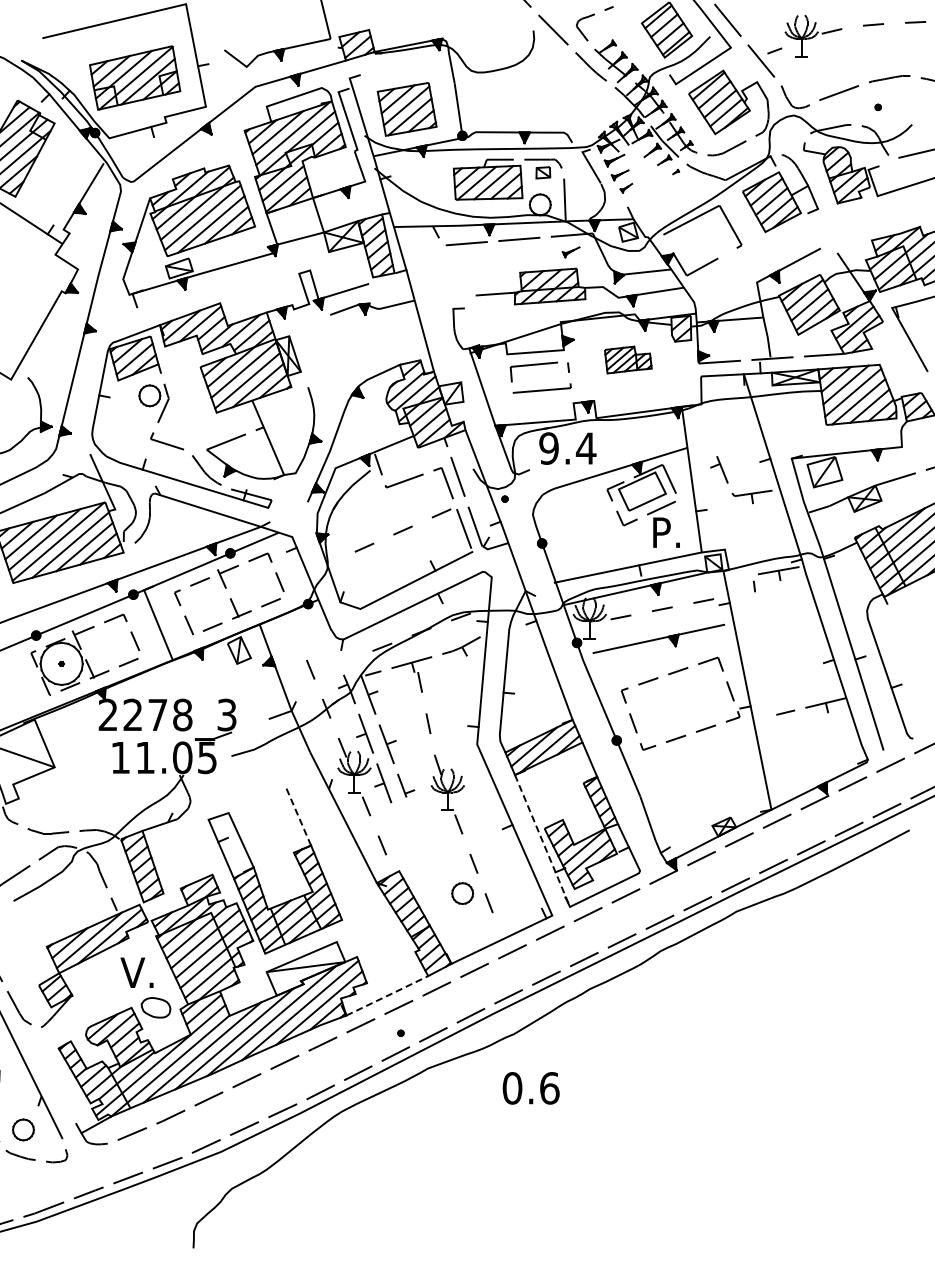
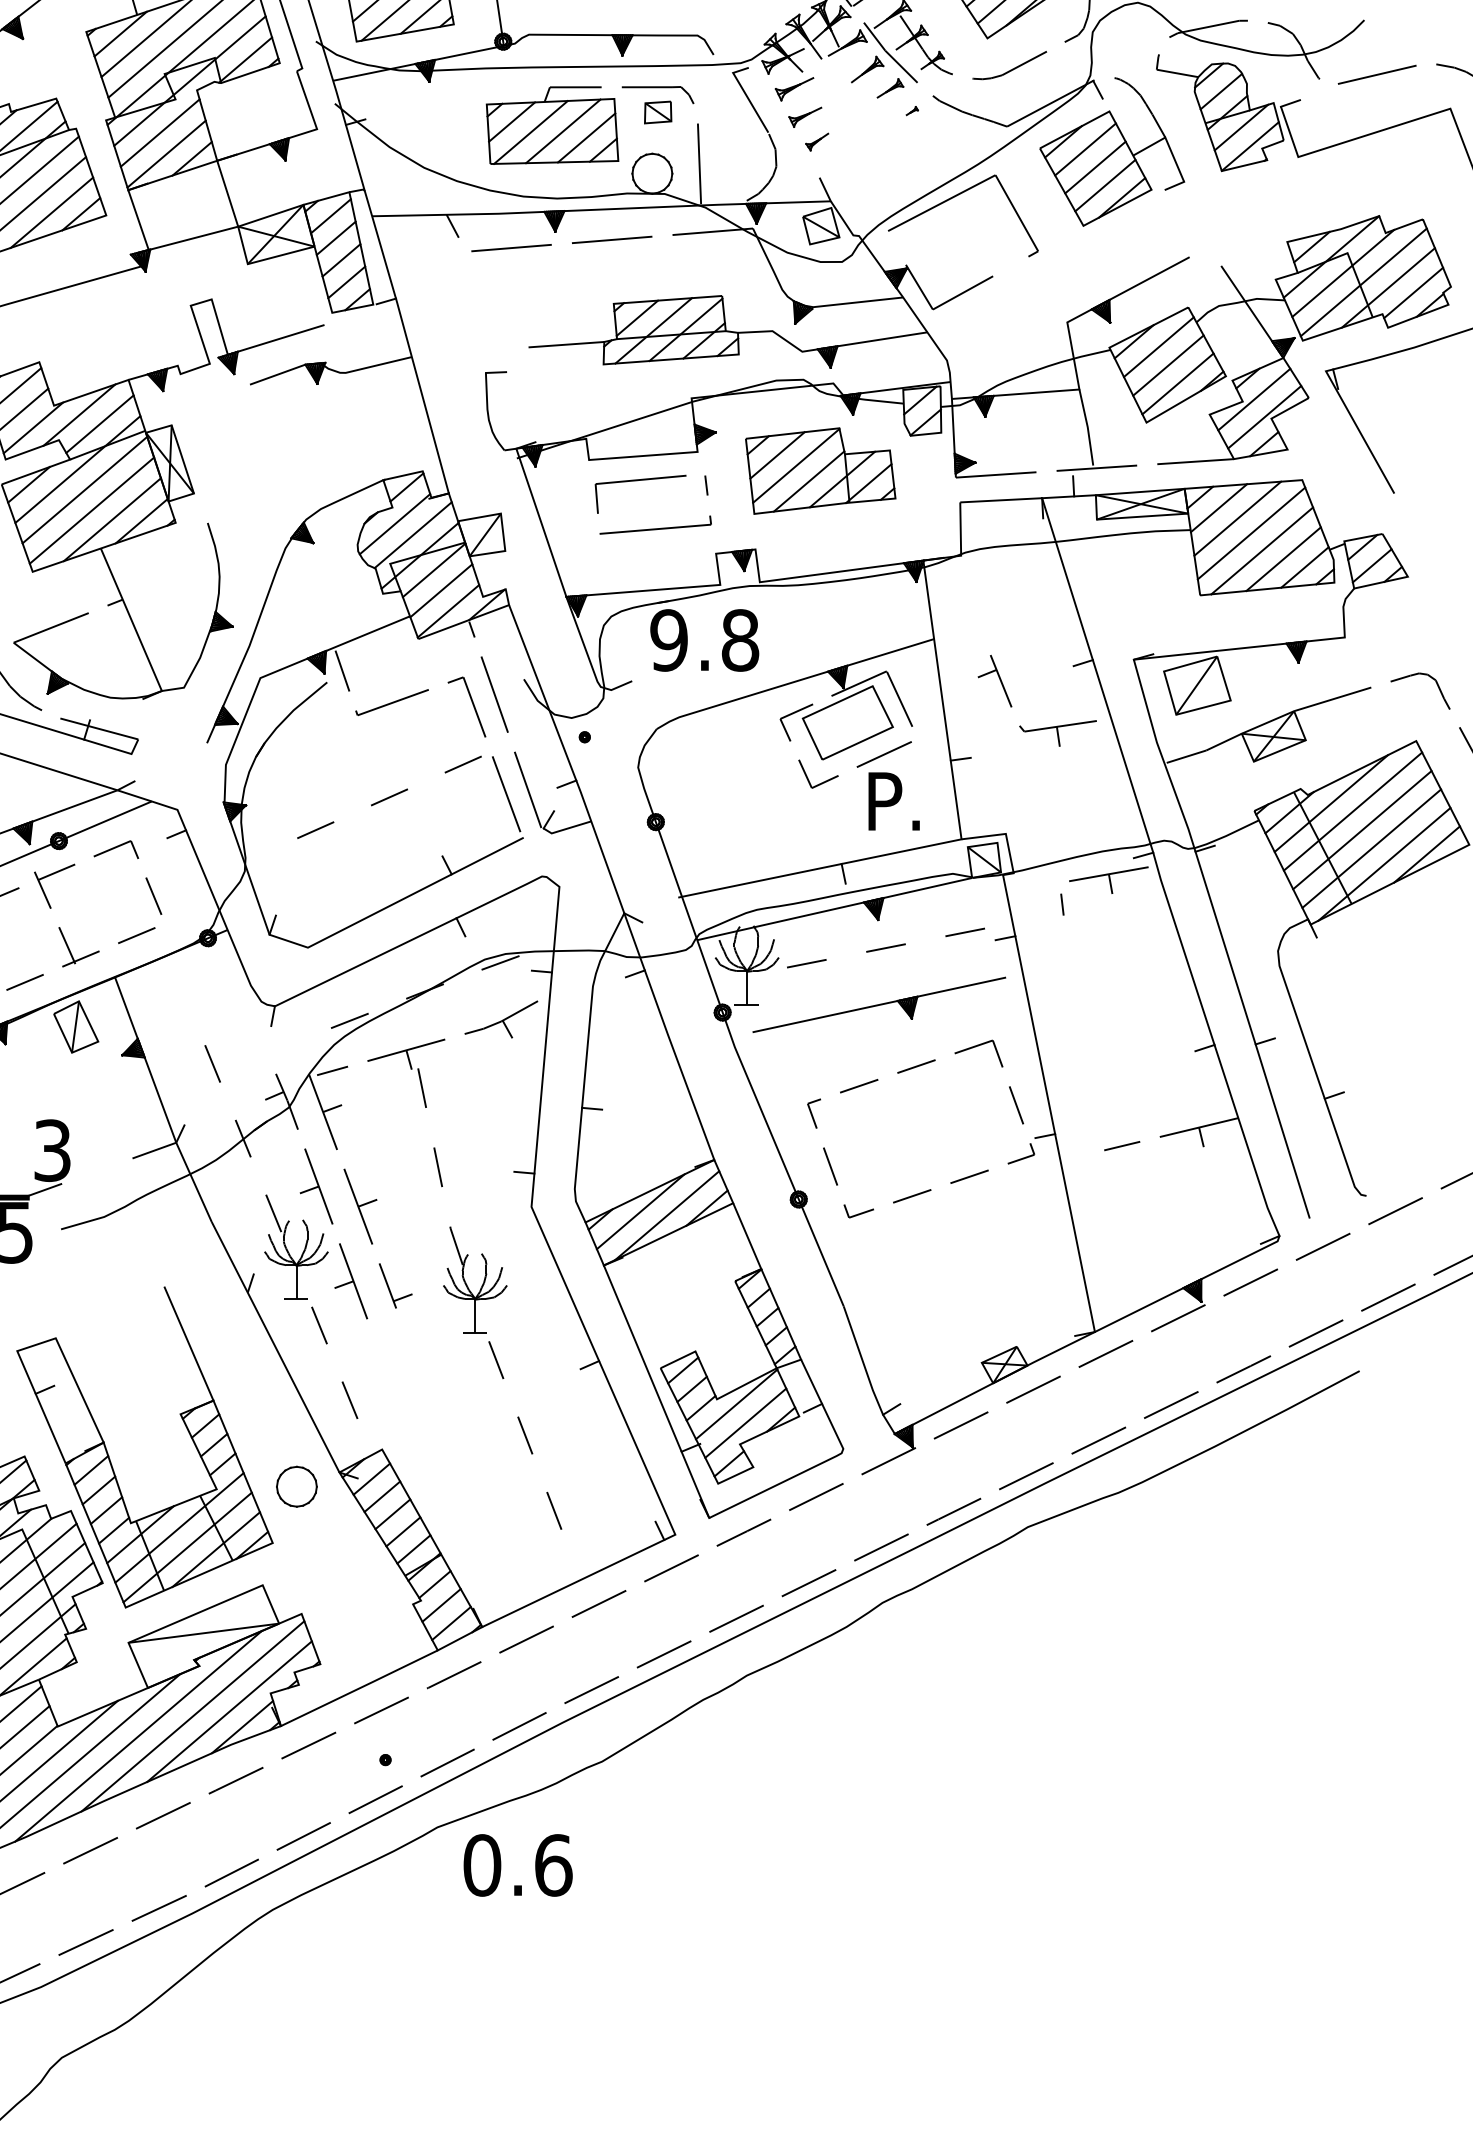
part: (570, 252) -> (710, 265), removed
part: (628, 359) -> (821, 469), size x1.67
text: (585, 448) -> (738, 640), 9.4 -> 9.8
line: (298, 815) -> (189, 1342), dashed -> solid
line: (542, 841) -> (656, 1392), dashed -> solid
part: (462, 893) -> (296, 1486), moved
line: (388, 995) -> (361, 1687), dashed -> solid
text: (530, 1088) -> (516, 1865), moved

